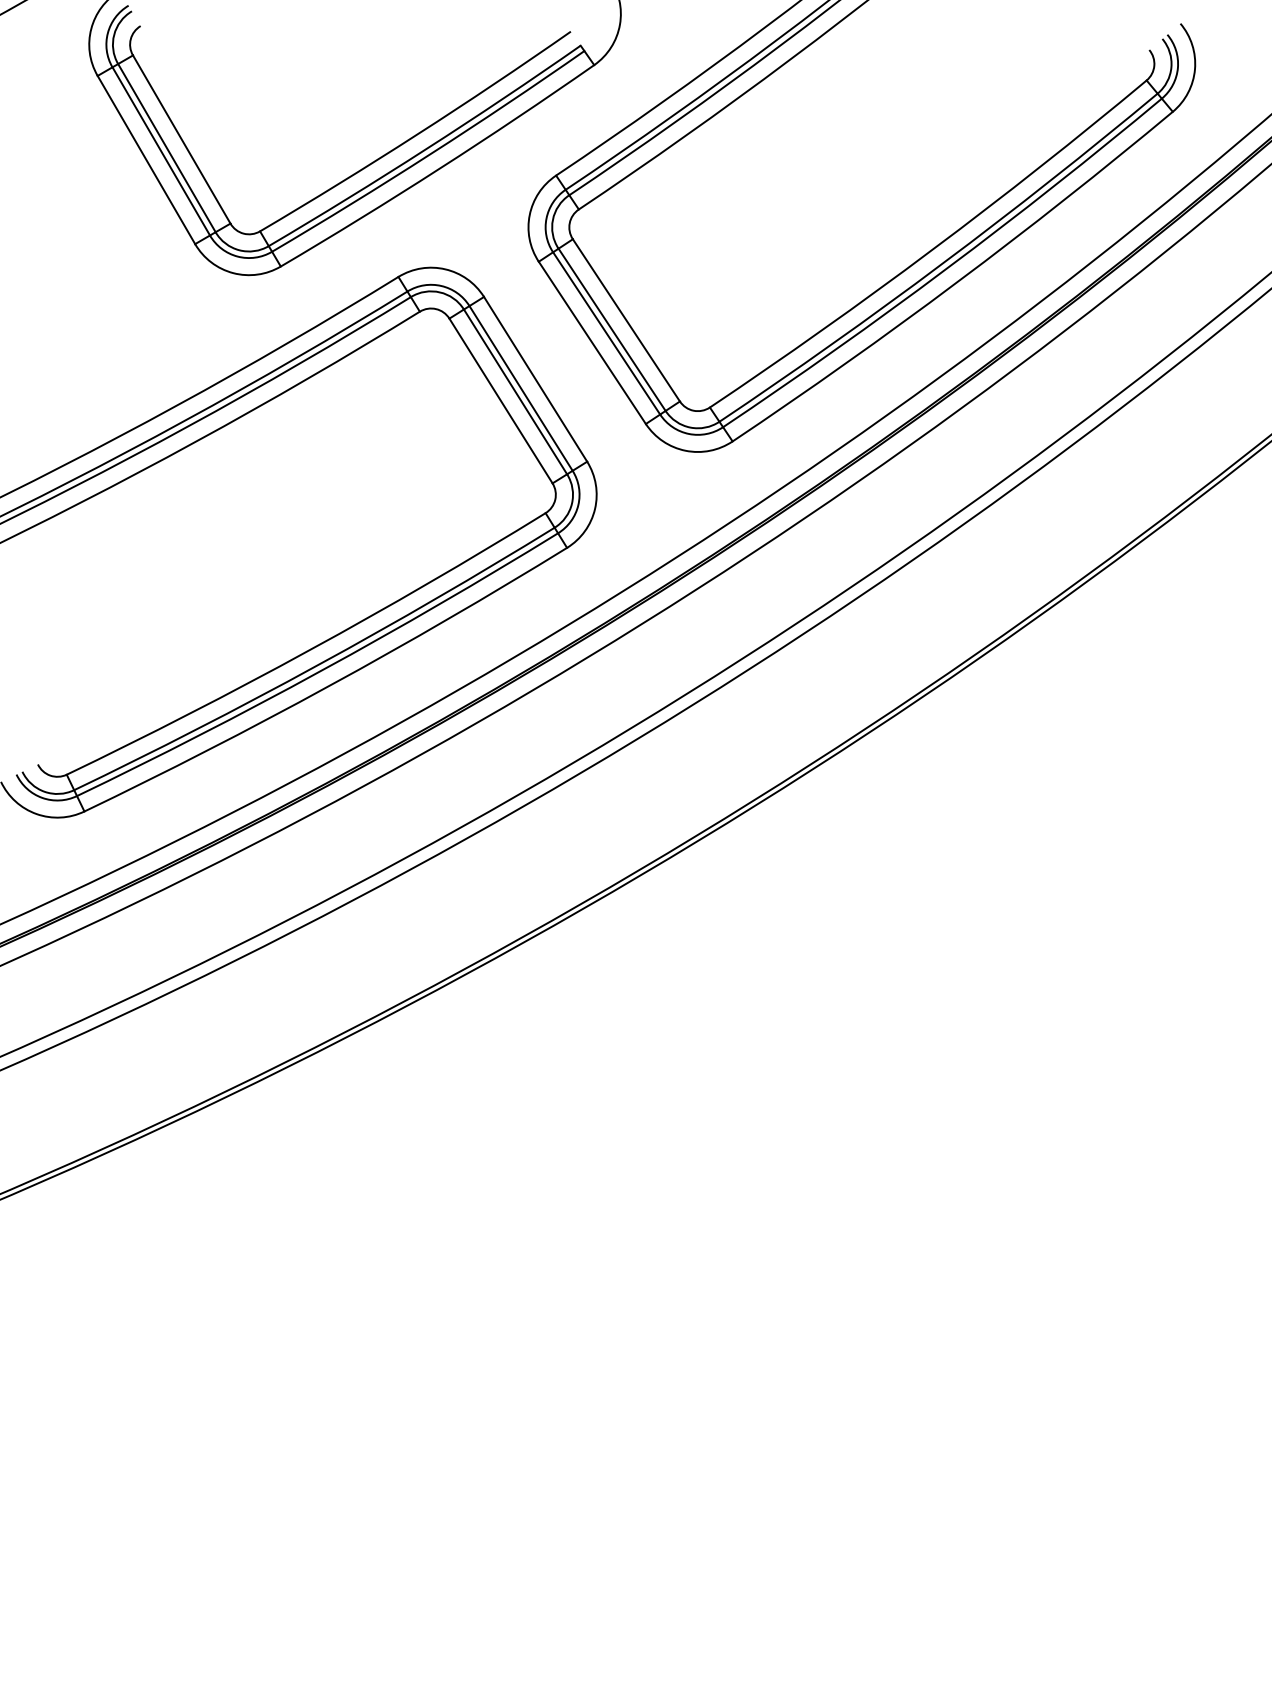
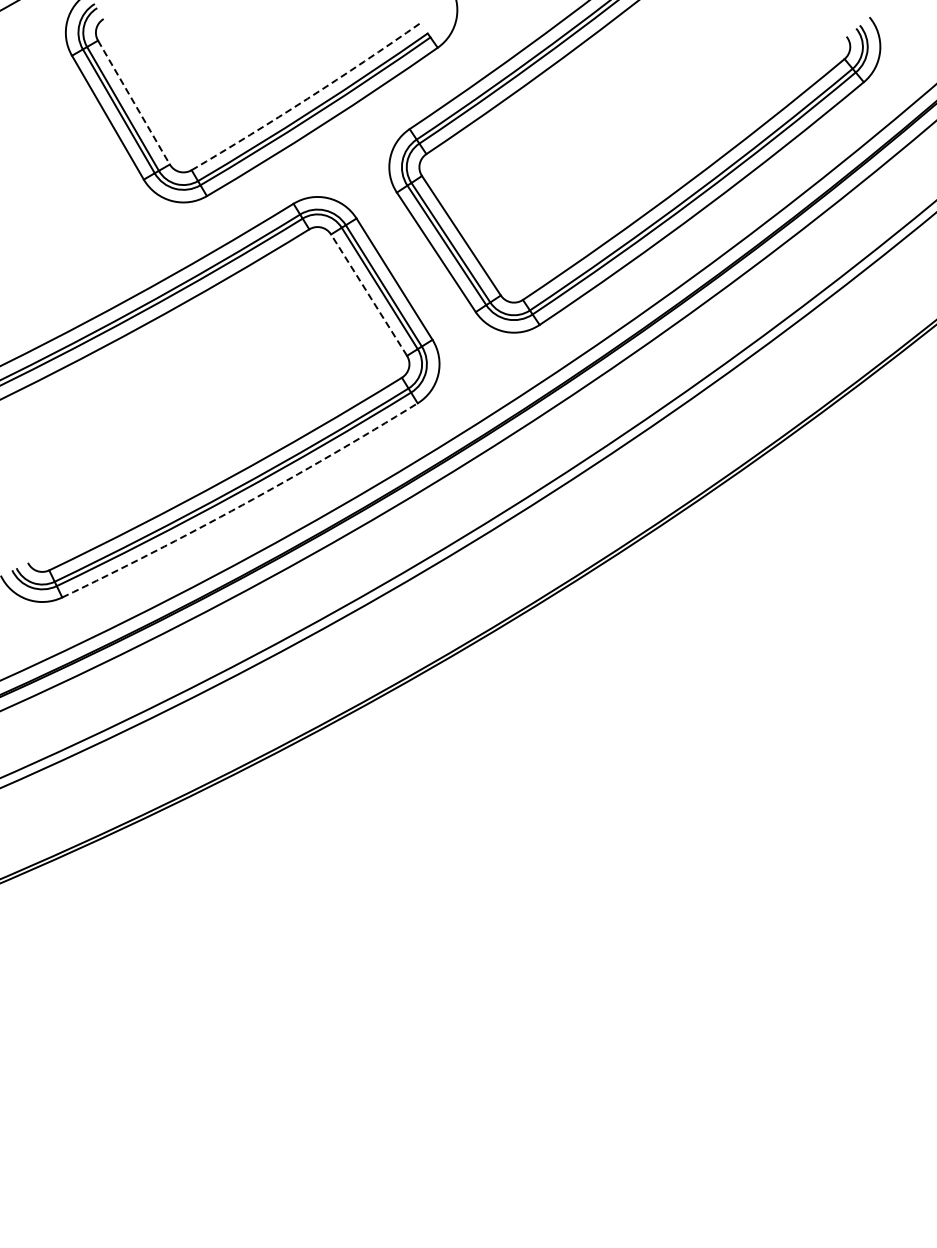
arc: (417, 133) -> (307, 98), solid -> dashed
line: (181, 139) -> (133, 102), solid -> dashed
line: (501, 401) -> (369, 295), solid -> dashed
arc: (329, 686) -> (242, 505), solid -> dashed

